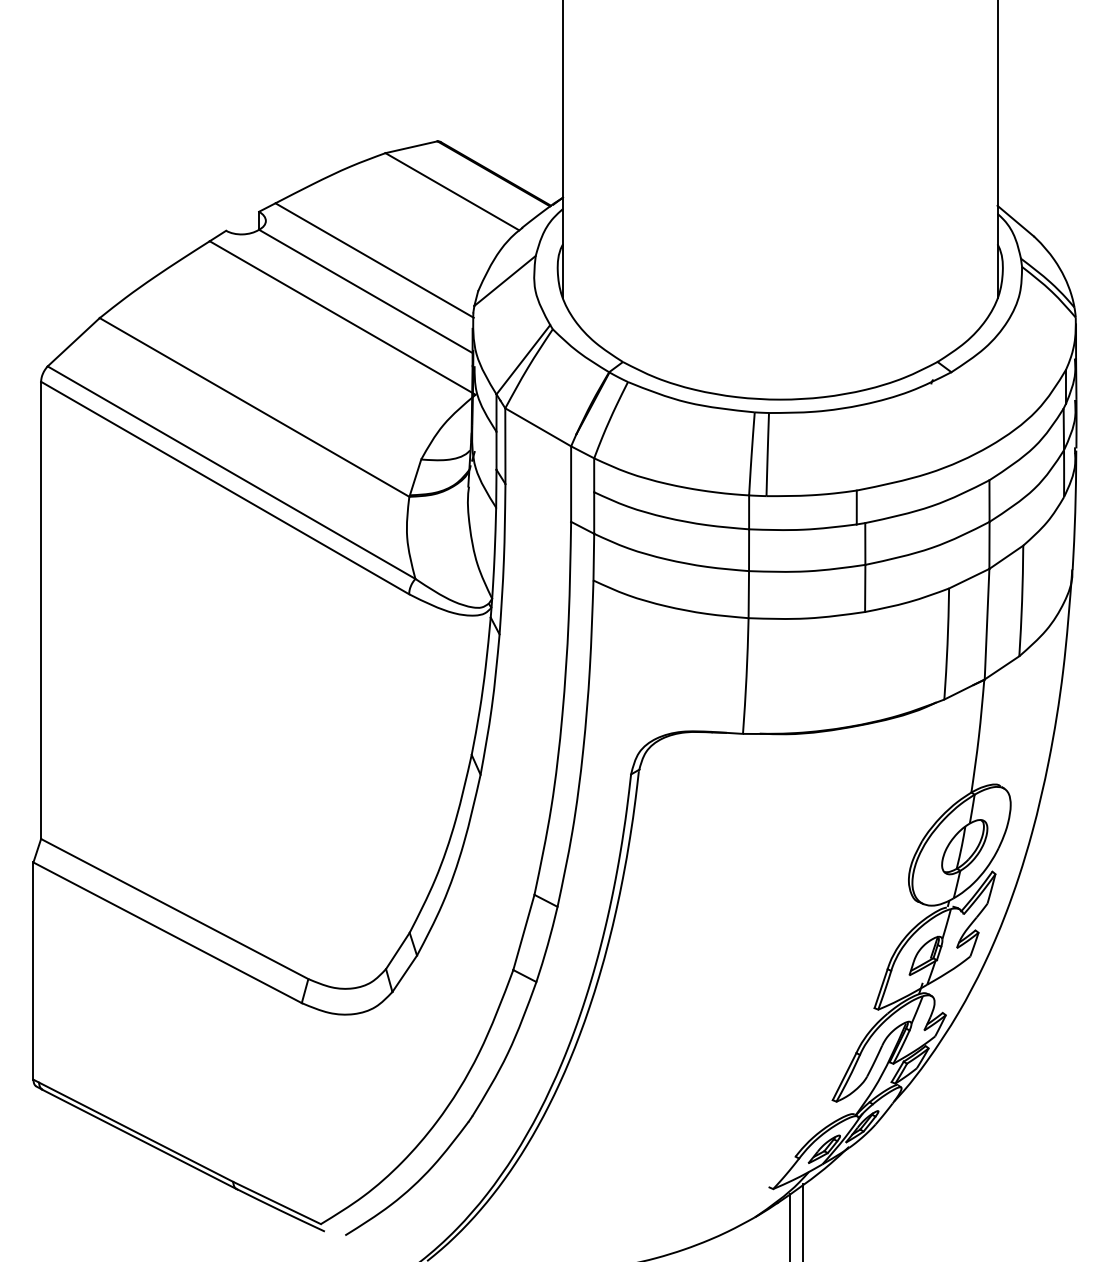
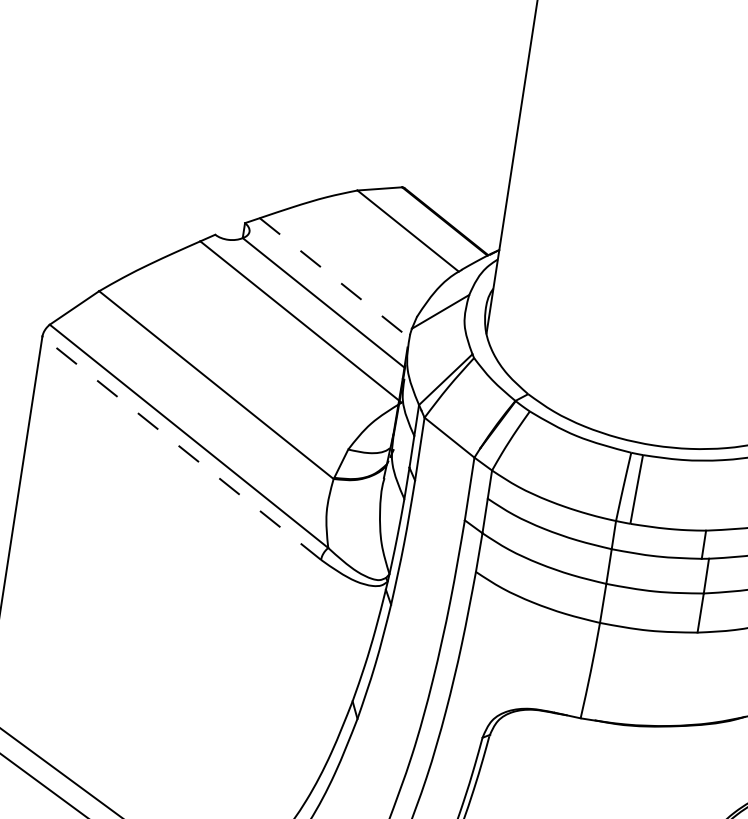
line: (375, 260) -> (335, 278), solid -> dashed
line: (224, 487) -> (181, 447), solid -> dashed

